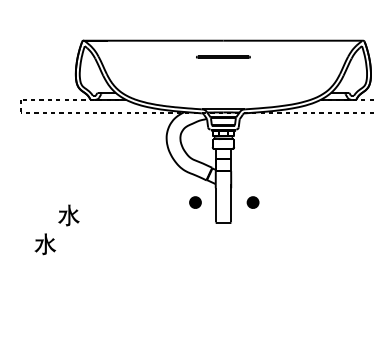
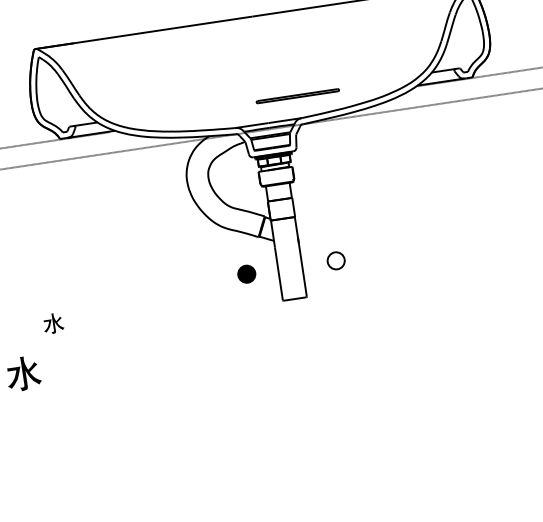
line: (223, 56) -> (297, 95), moved
fill: (252, 202) -> (335, 260), removed
part: (68, 215) -> (52, 323), size x0.6

